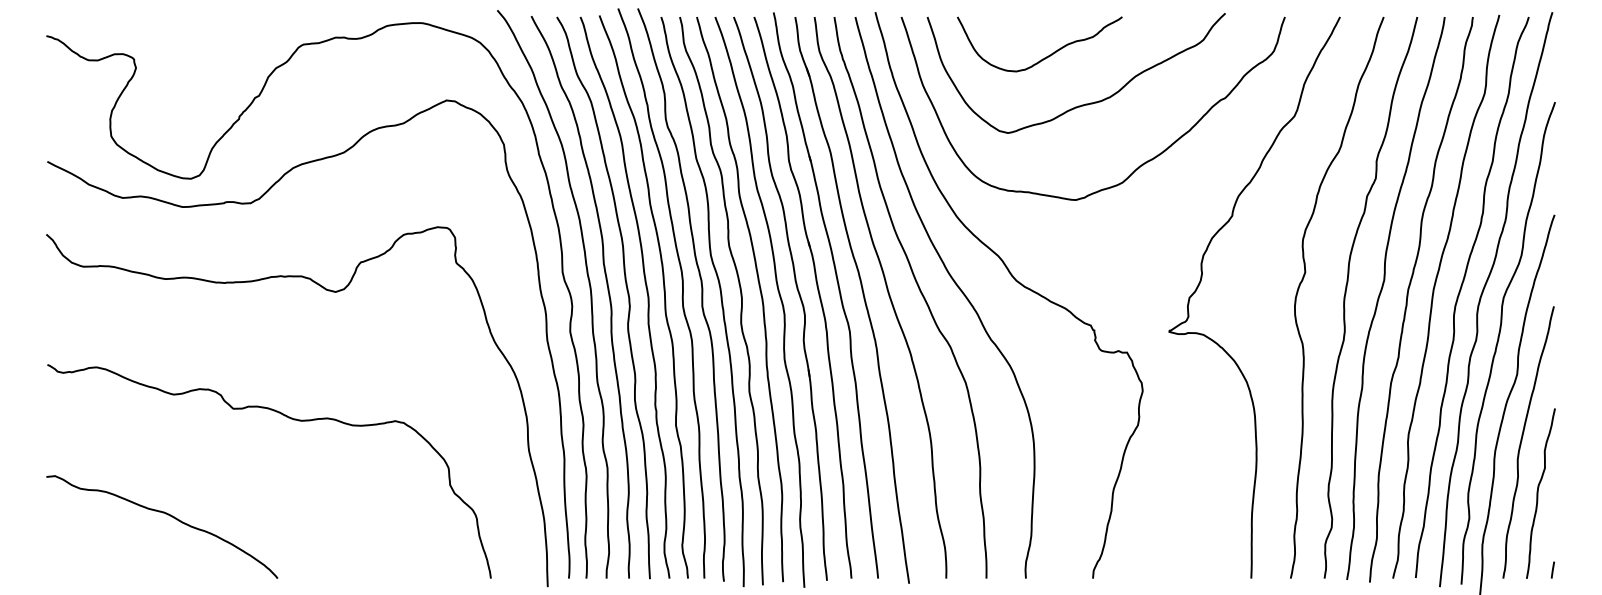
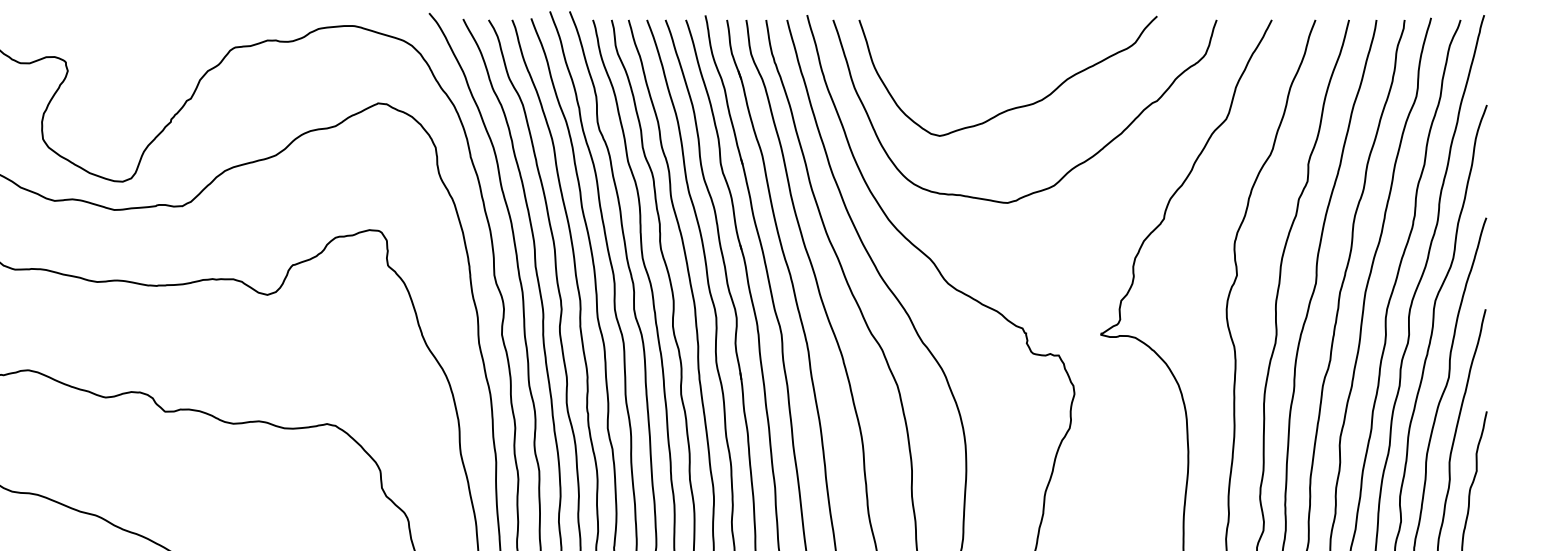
curve: (1046, 56) -> (978, 59), removed

